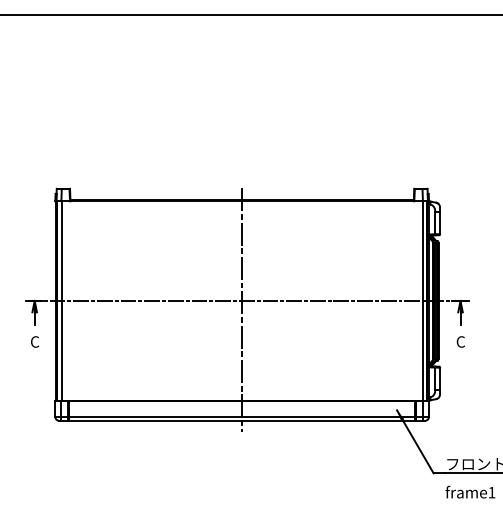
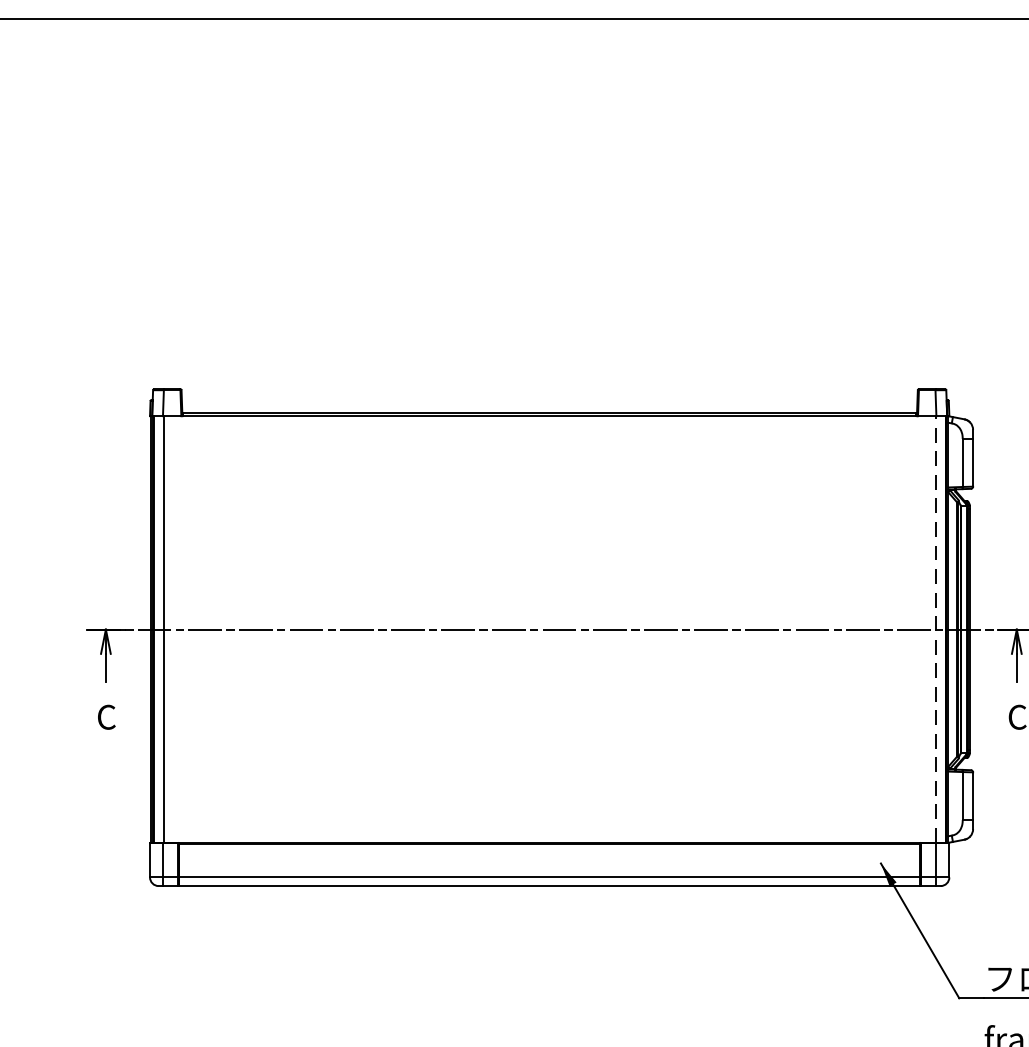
line: (422, 300) -> (935, 628), solid -> dashed
line: (242, 310) -> (550, 649), removed

